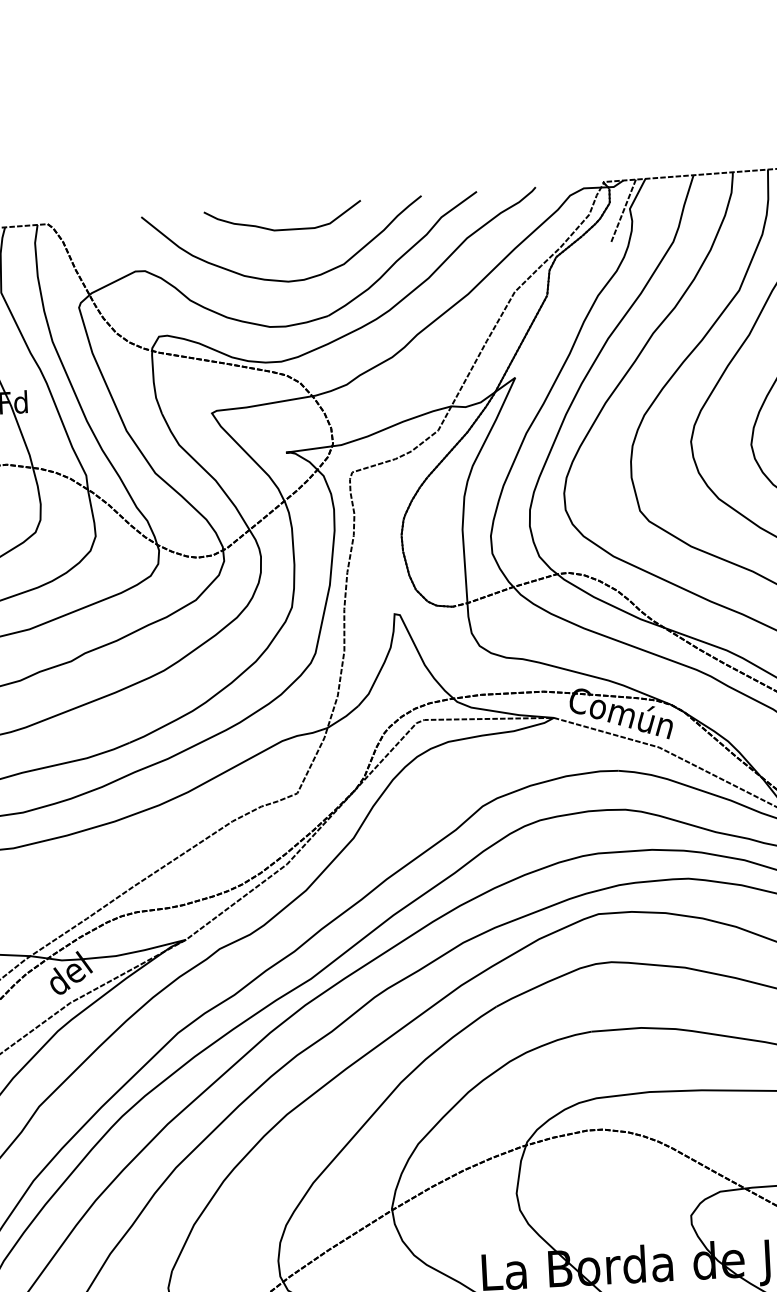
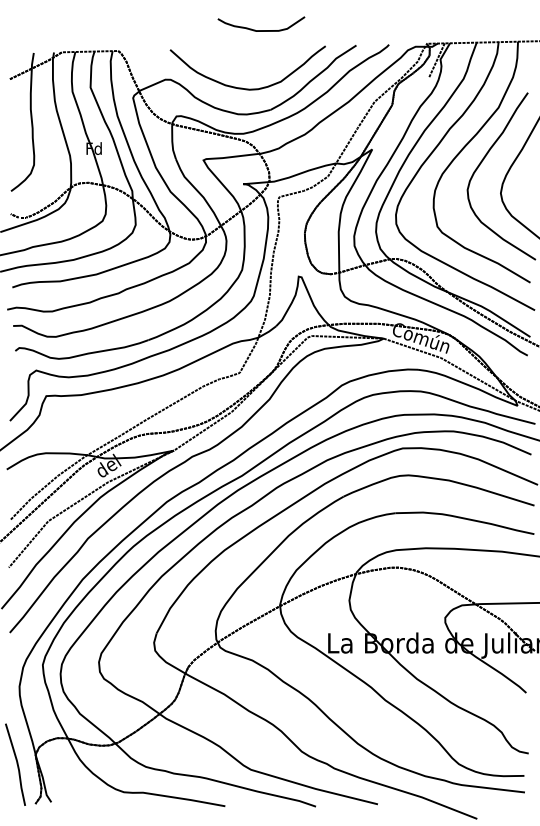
curve: (283, 228) -> (261, 30), moved

